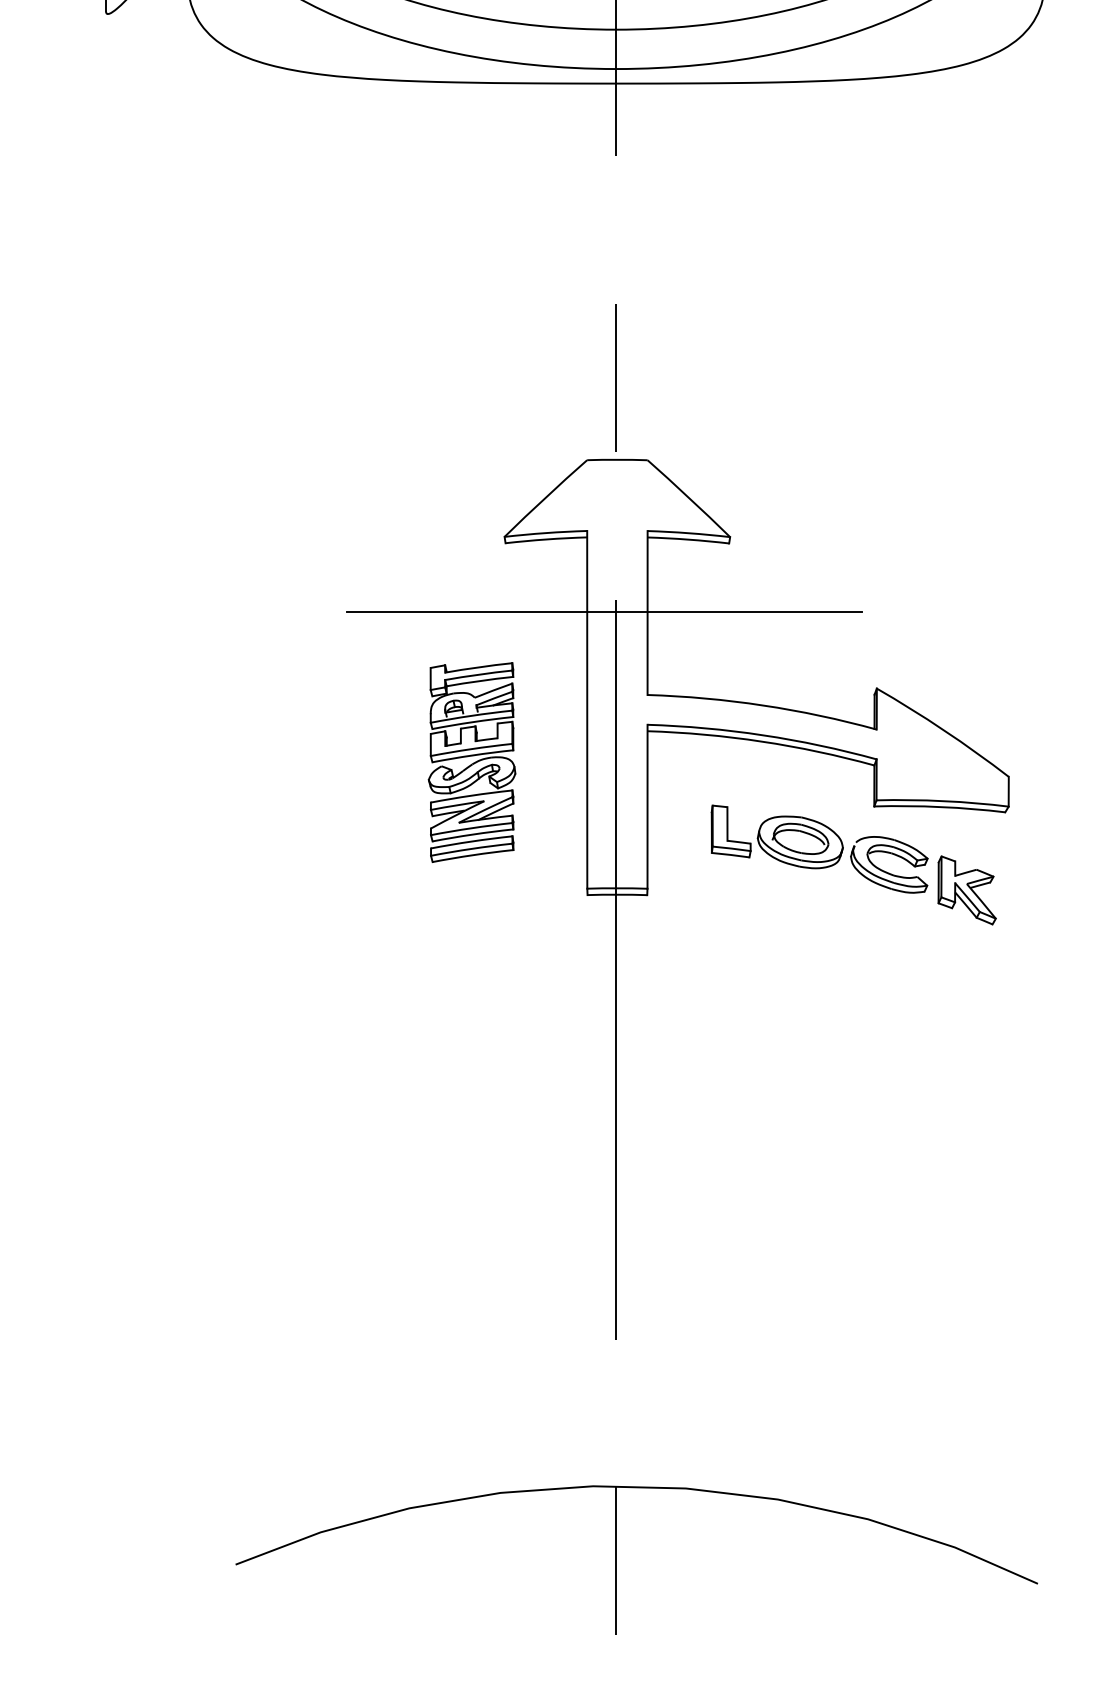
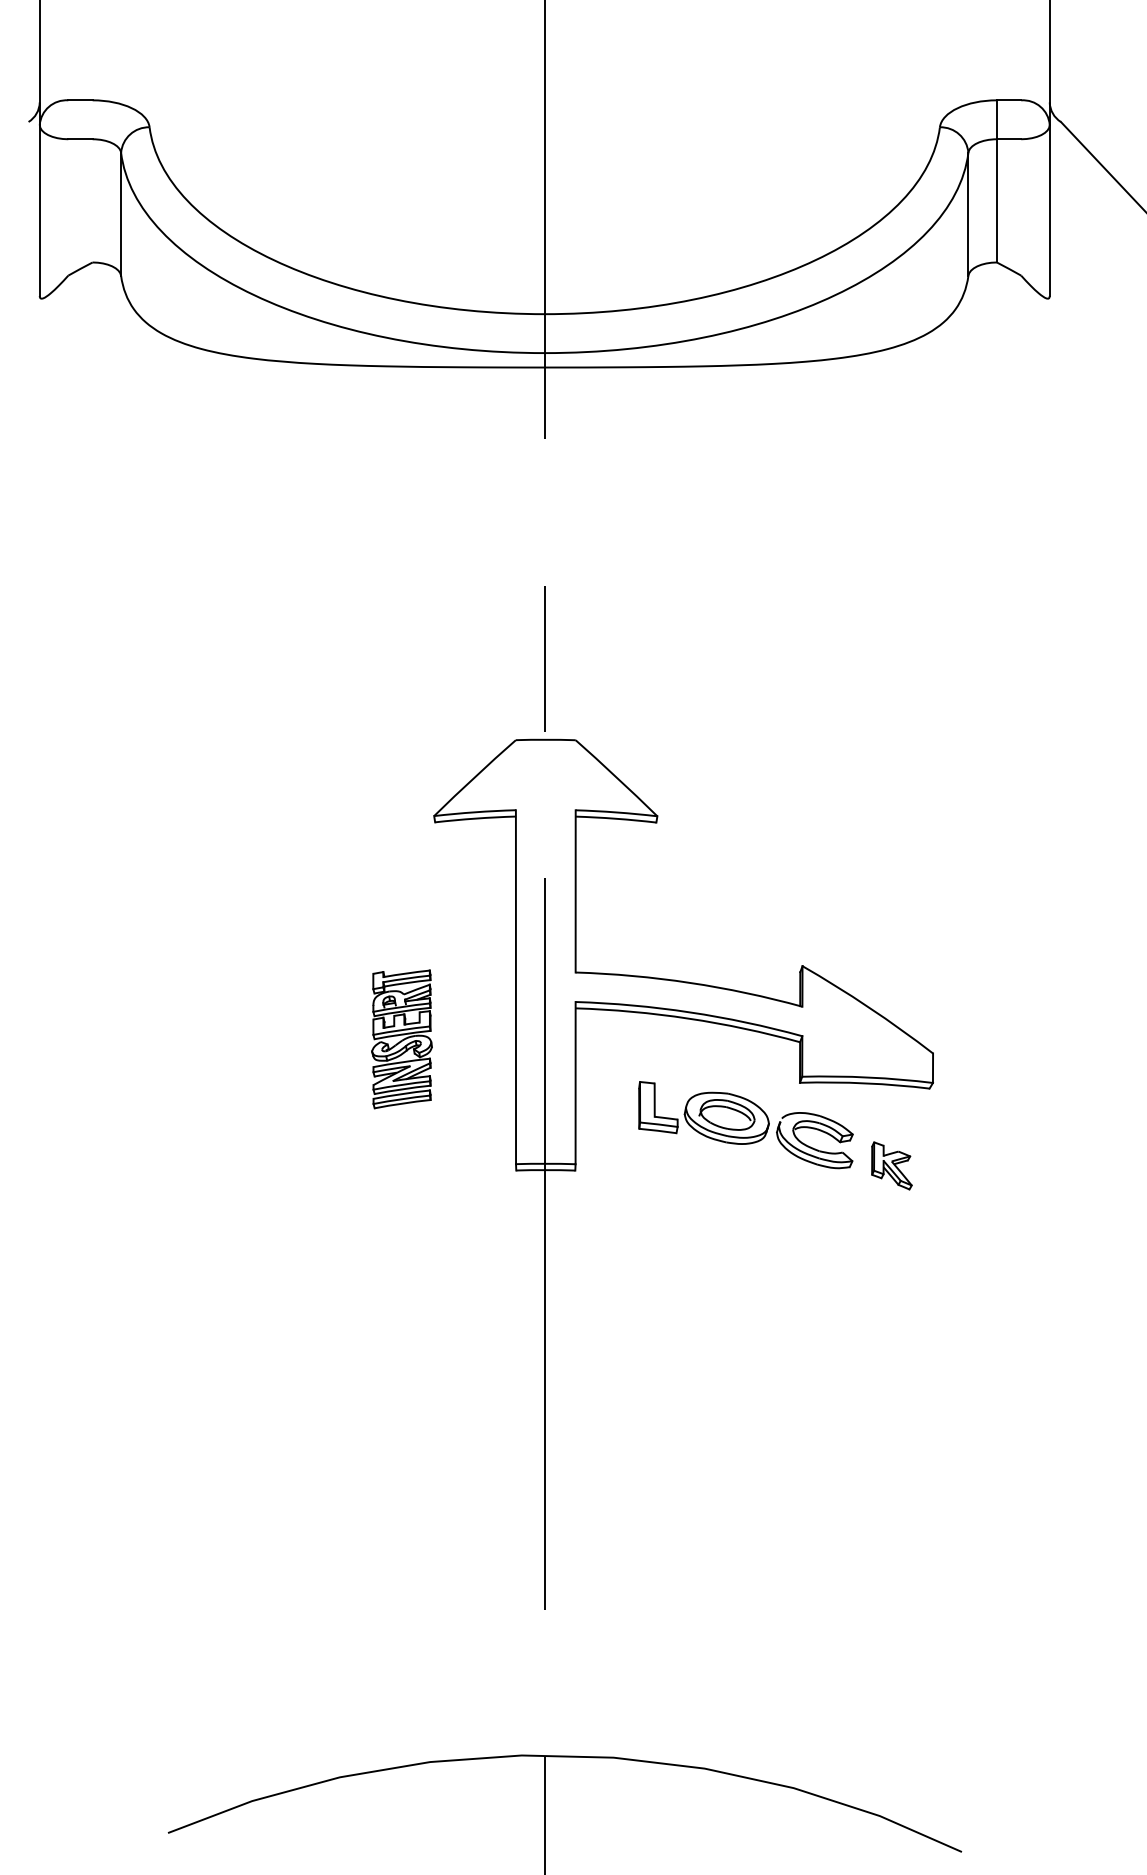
line: (603, 612) -> (532, 890), removed
part: (471, 762) -> (401, 1039), size x0.7
part: (966, 890) -> (891, 1165), size x0.7

